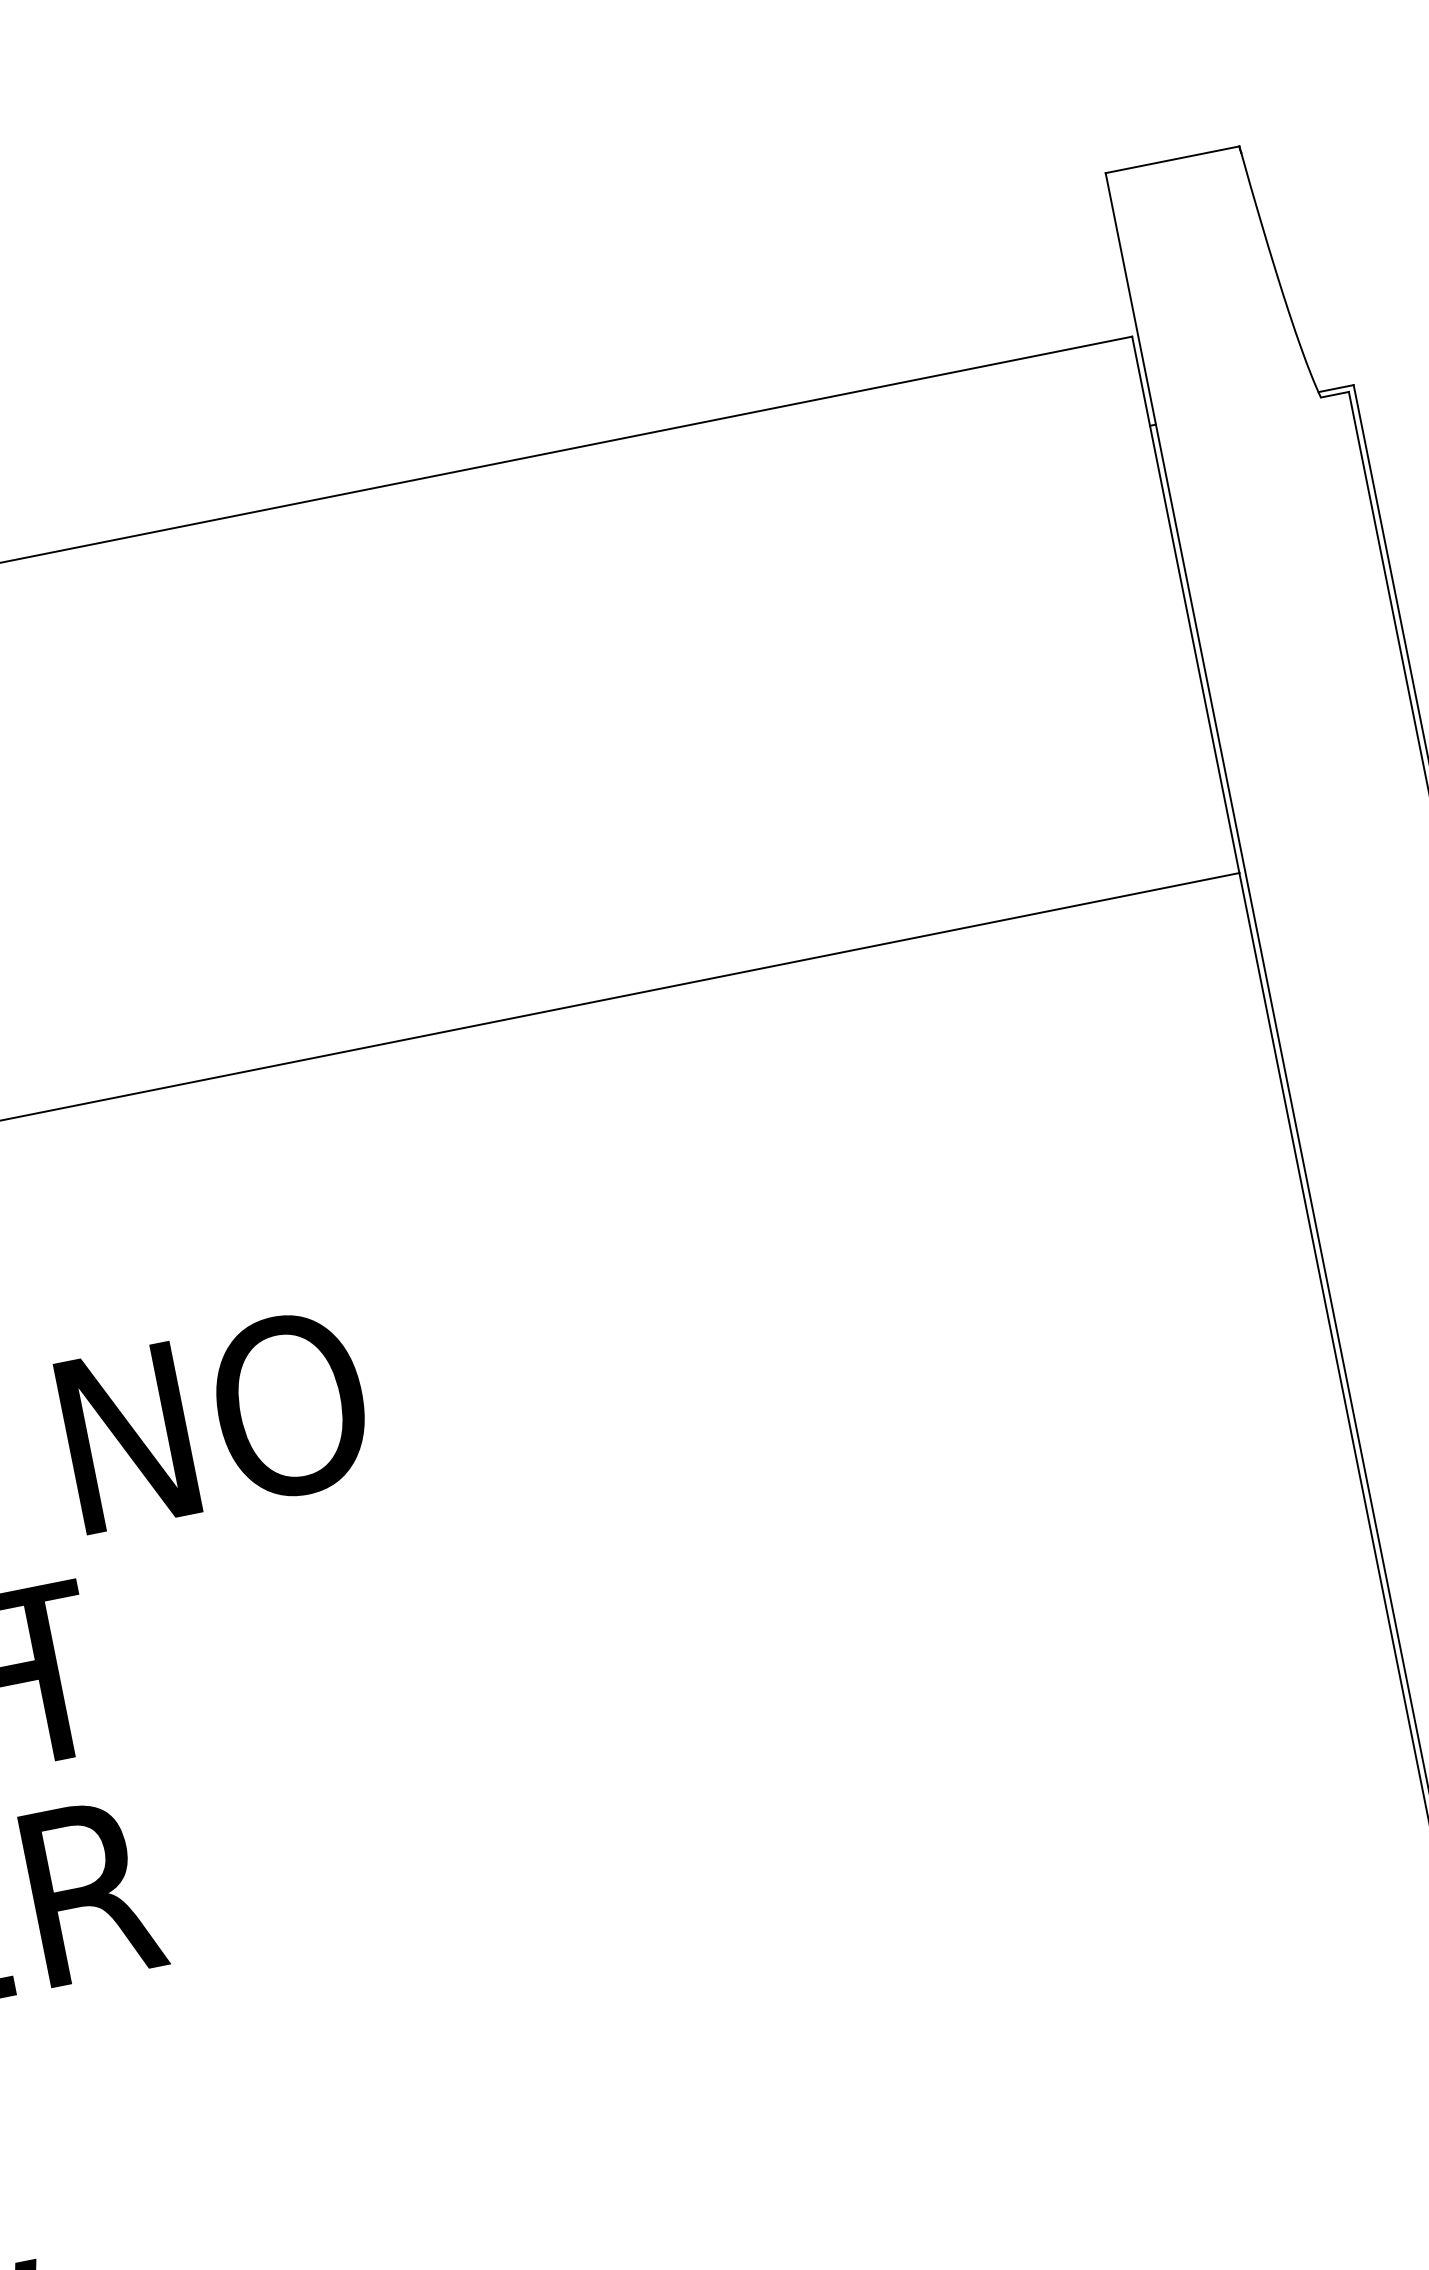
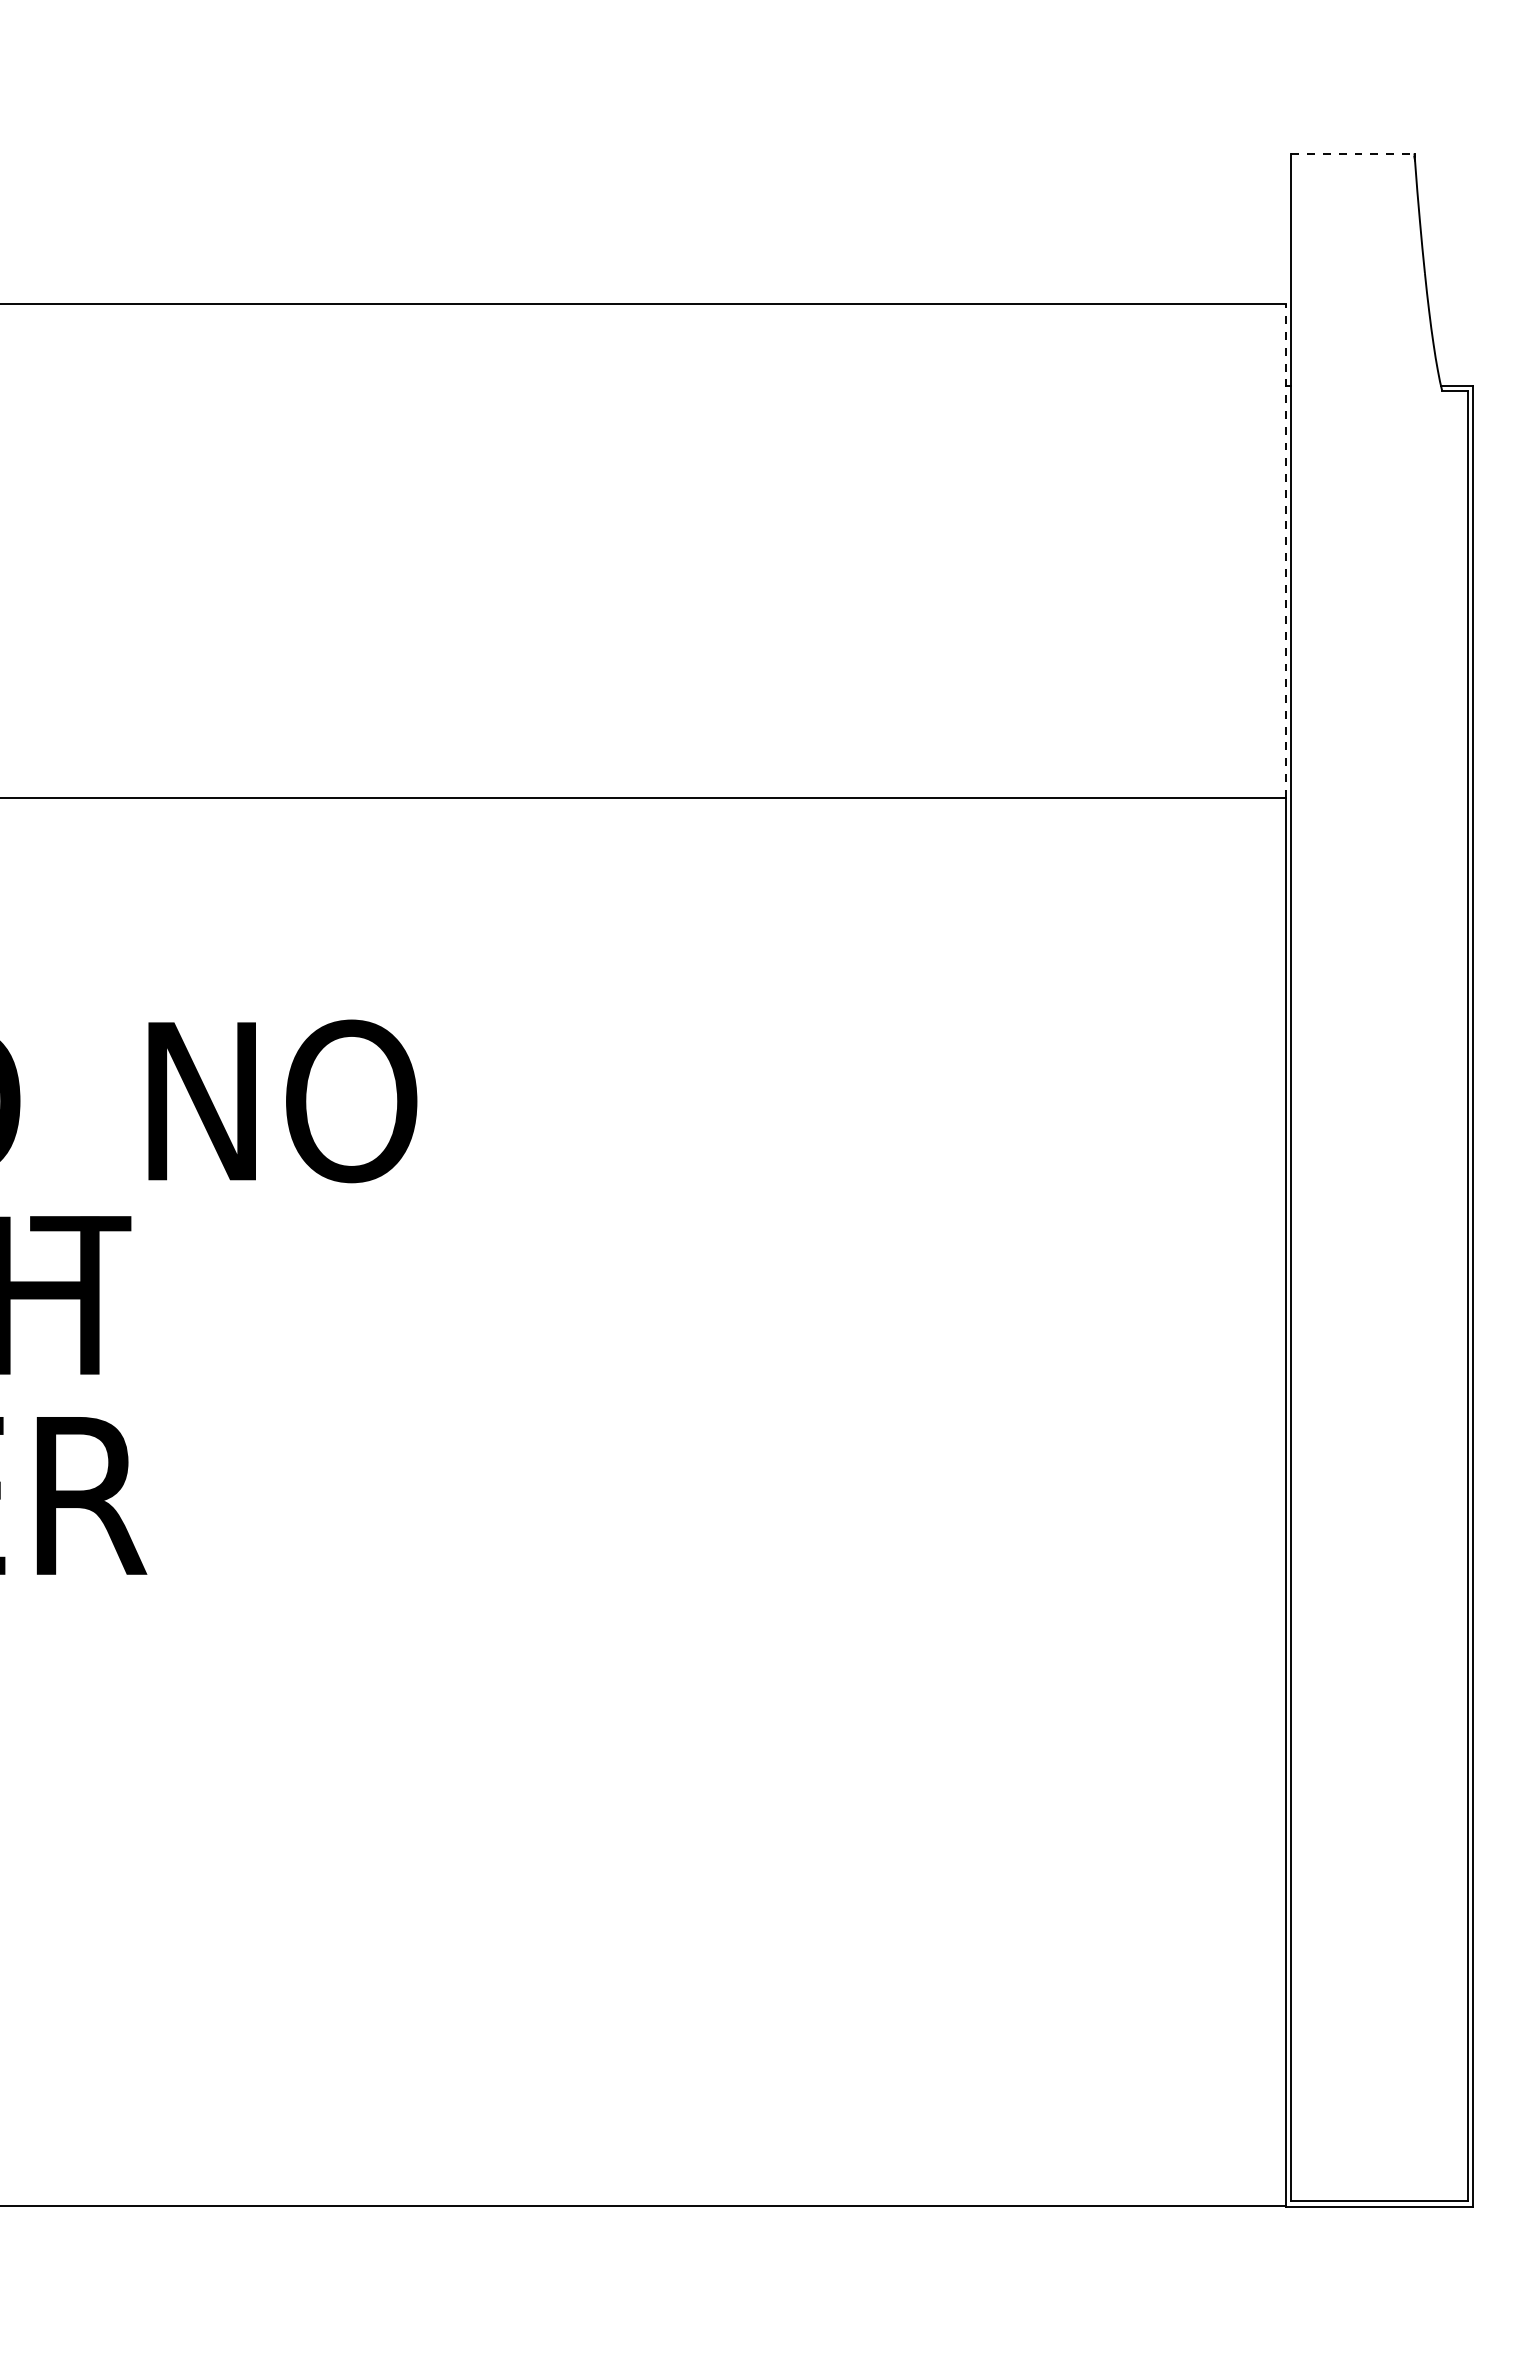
line: (1172, 159) -> (1352, 154), solid -> dashed
line: (1185, 604) -> (1285, 550), solid -> dashed

